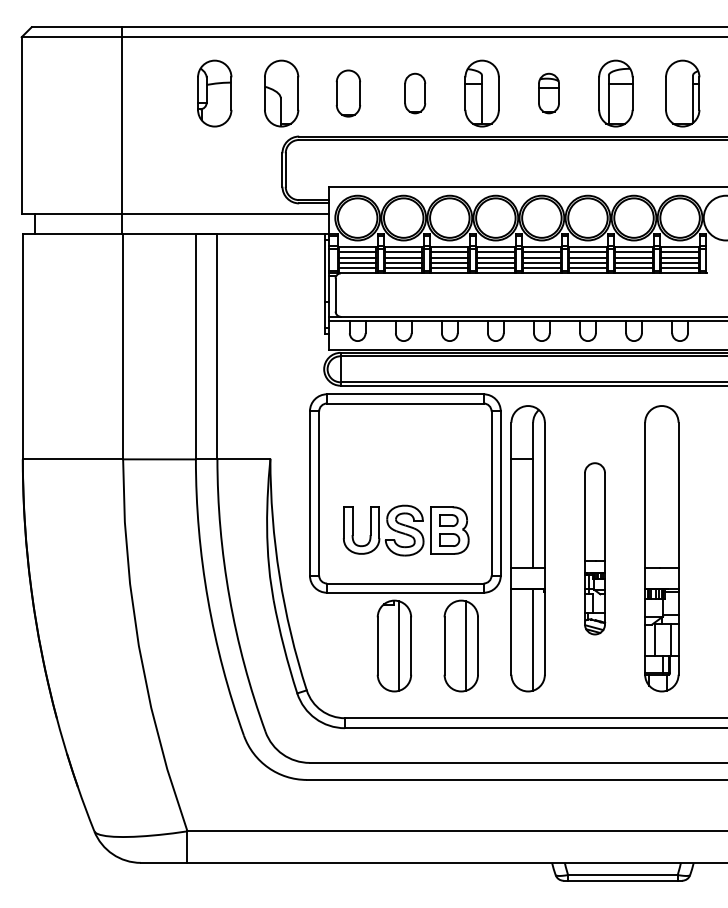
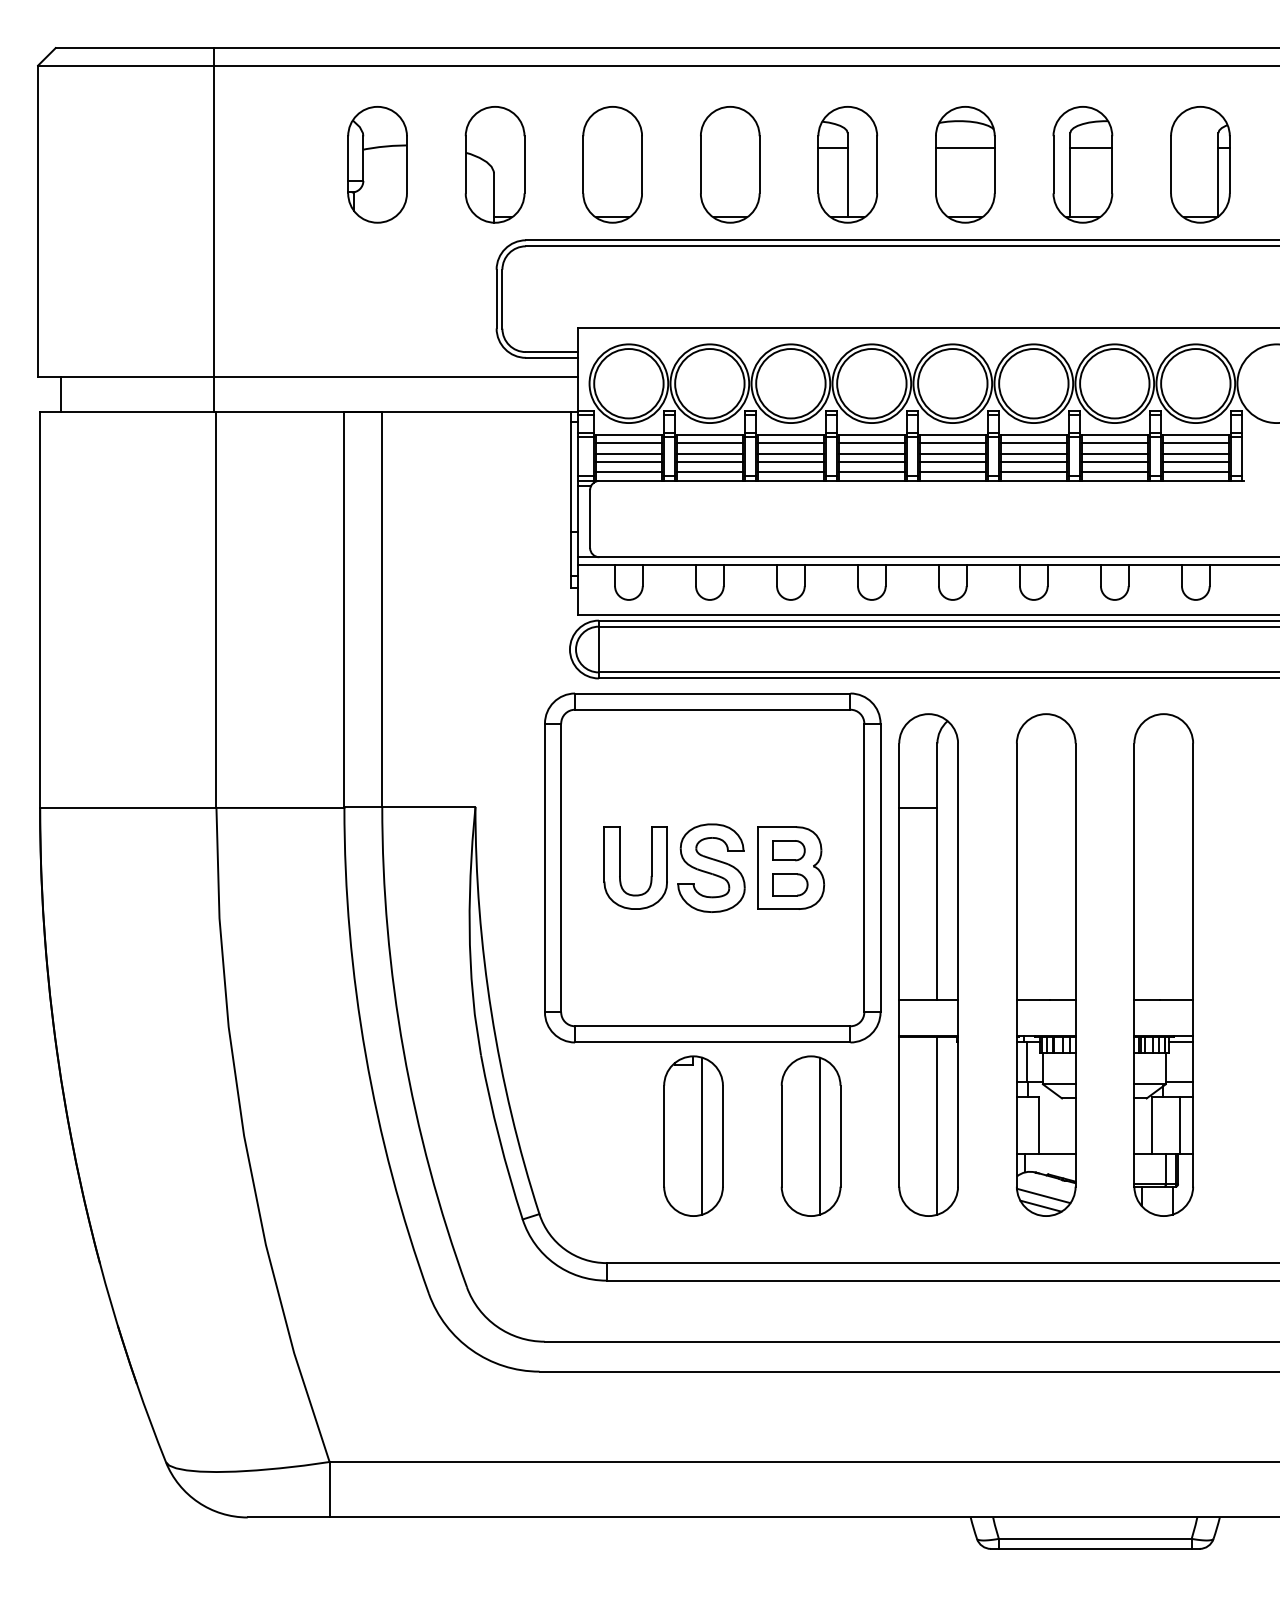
part: (348, 93) -> (612, 164), size x1.43
part: (414, 93) -> (728, 164), size x1.67
part: (548, 93) -> (964, 164), size x1.67
part: (405, 530) -> (712, 867), moved
part: (594, 548) -> (1045, 964), size x1.67

